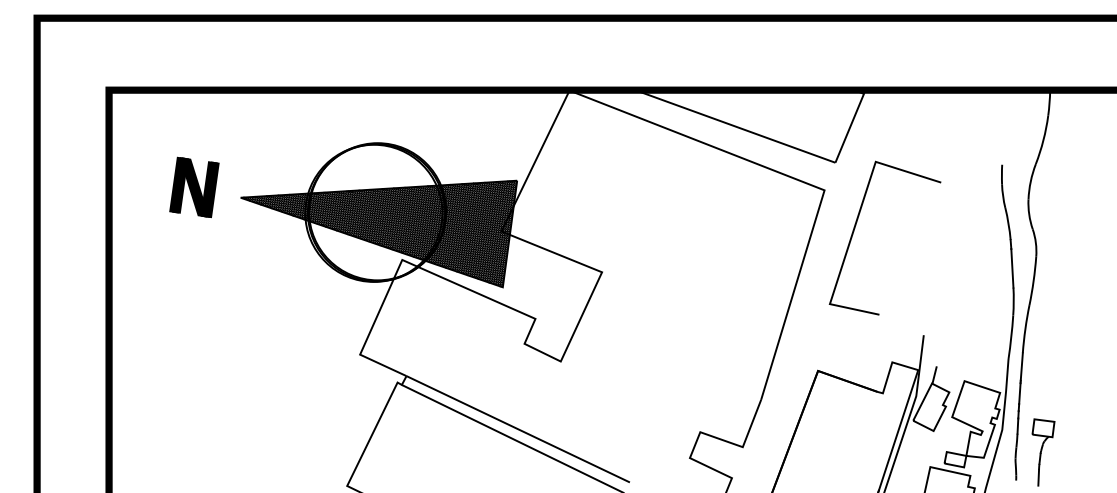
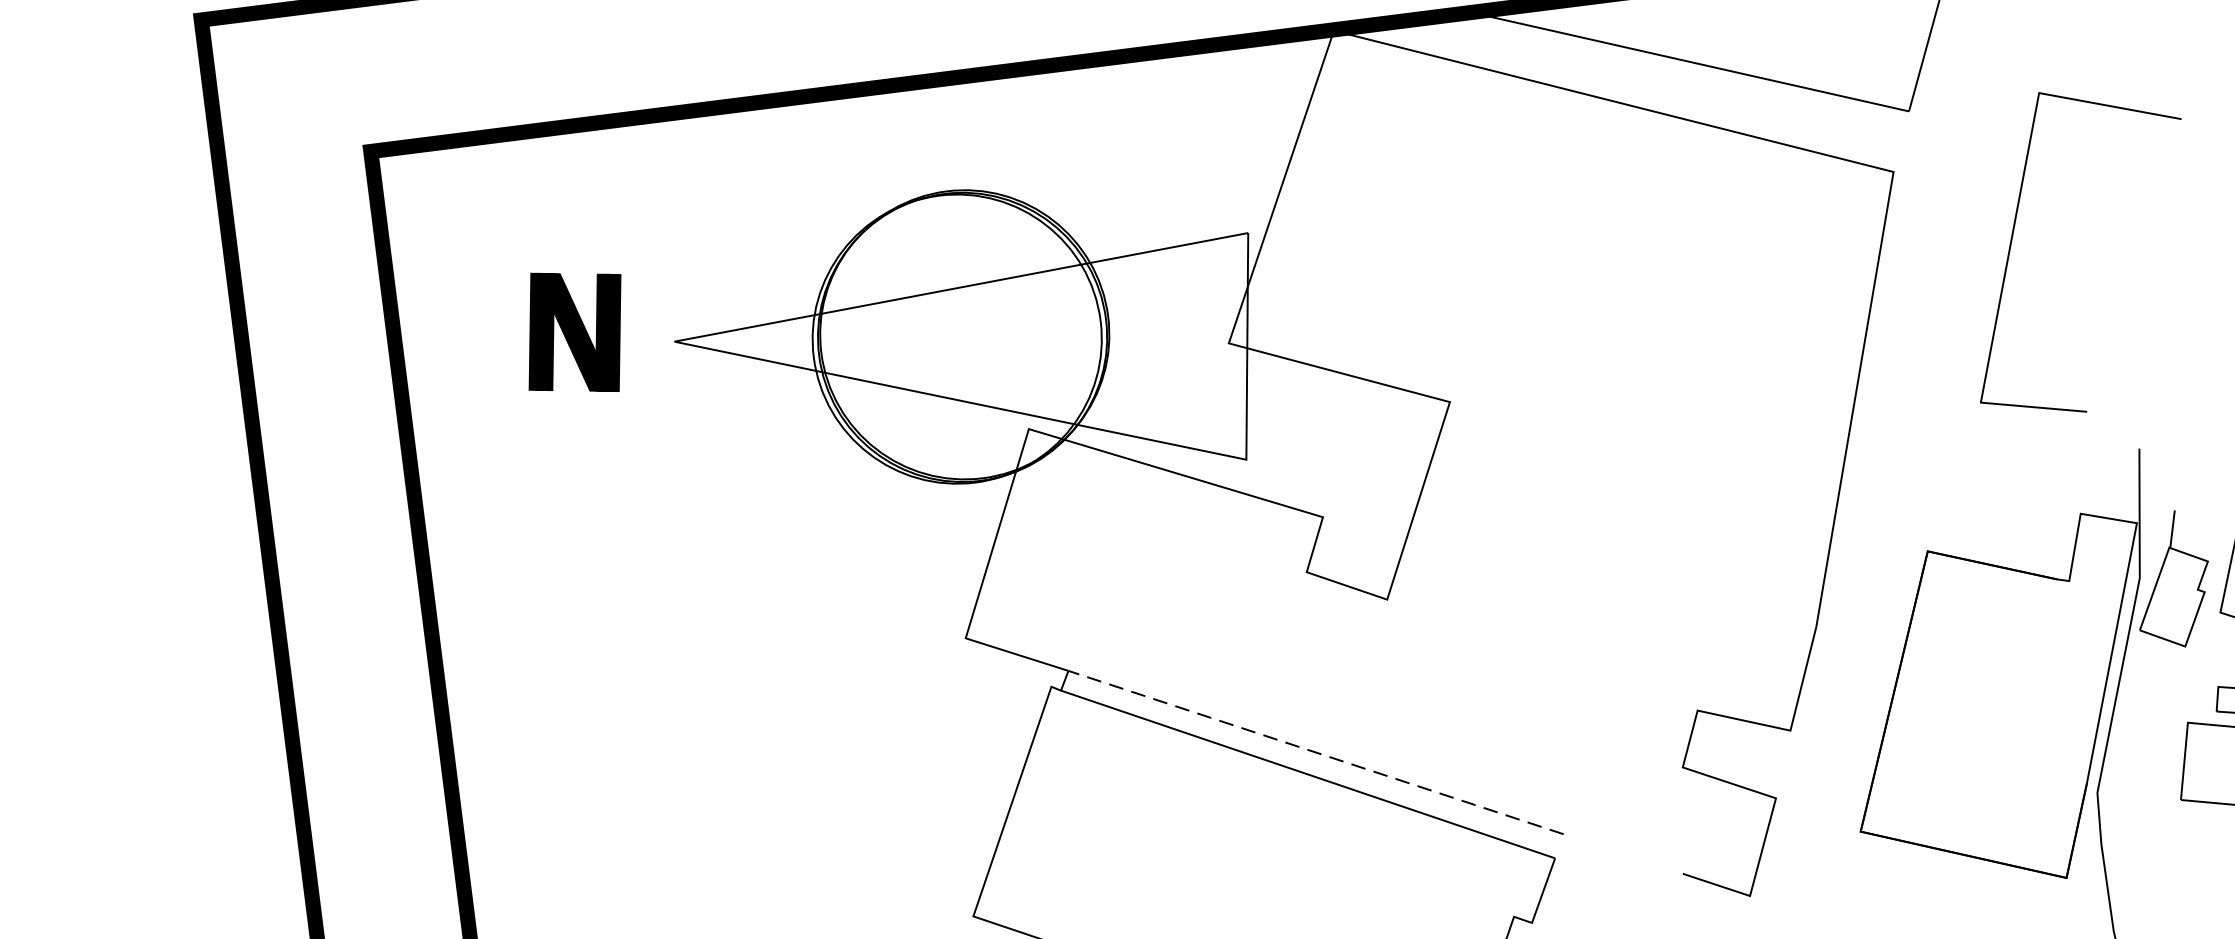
line: (855, 228) -> (2014, 237), moved
hatch: (379, 233) -> (974, 379), removed
line: (518, 429) -> (1316, 752), solid -> dashed

